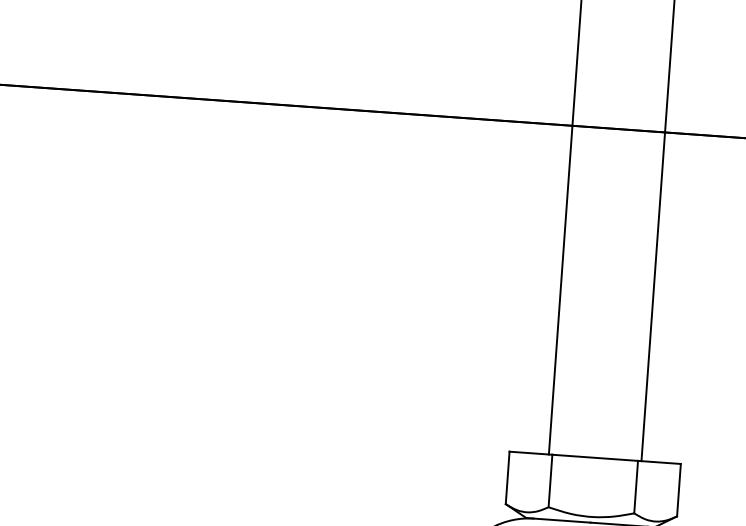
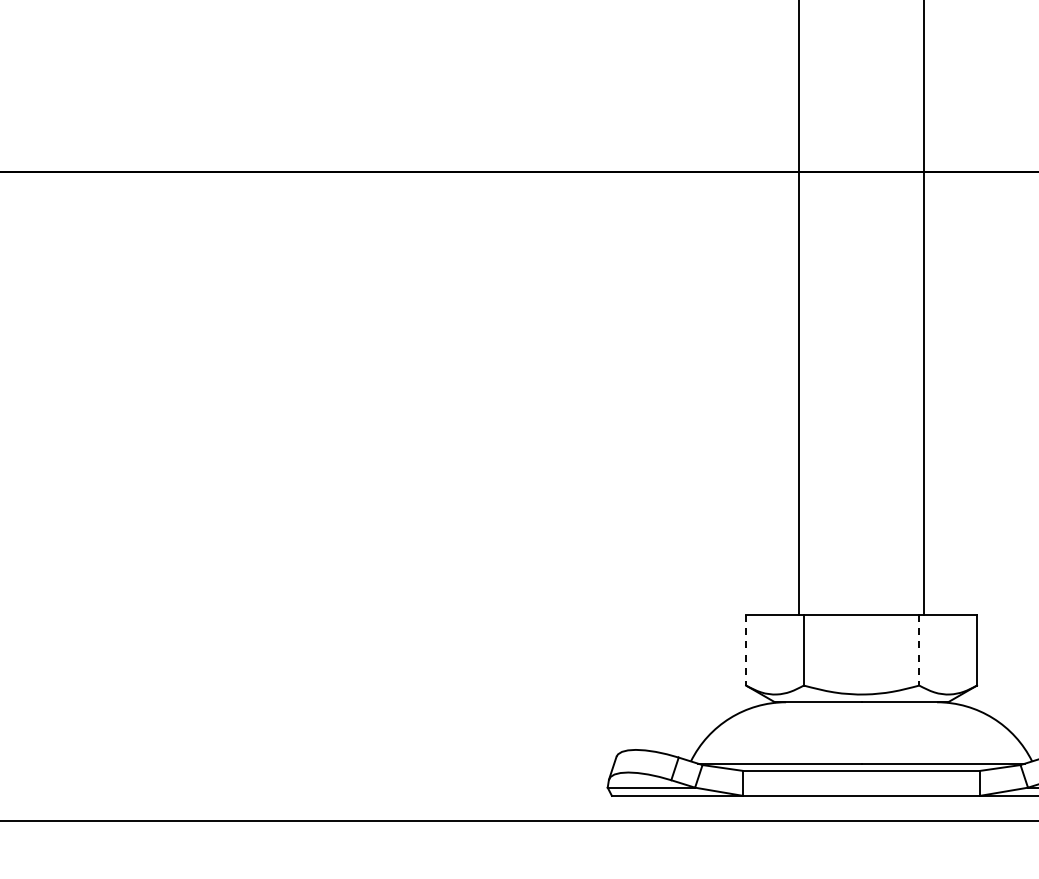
line: (507, 478) -> (746, 650), solid -> dashed
line: (636, 487) -> (919, 650), solid -> dashed

